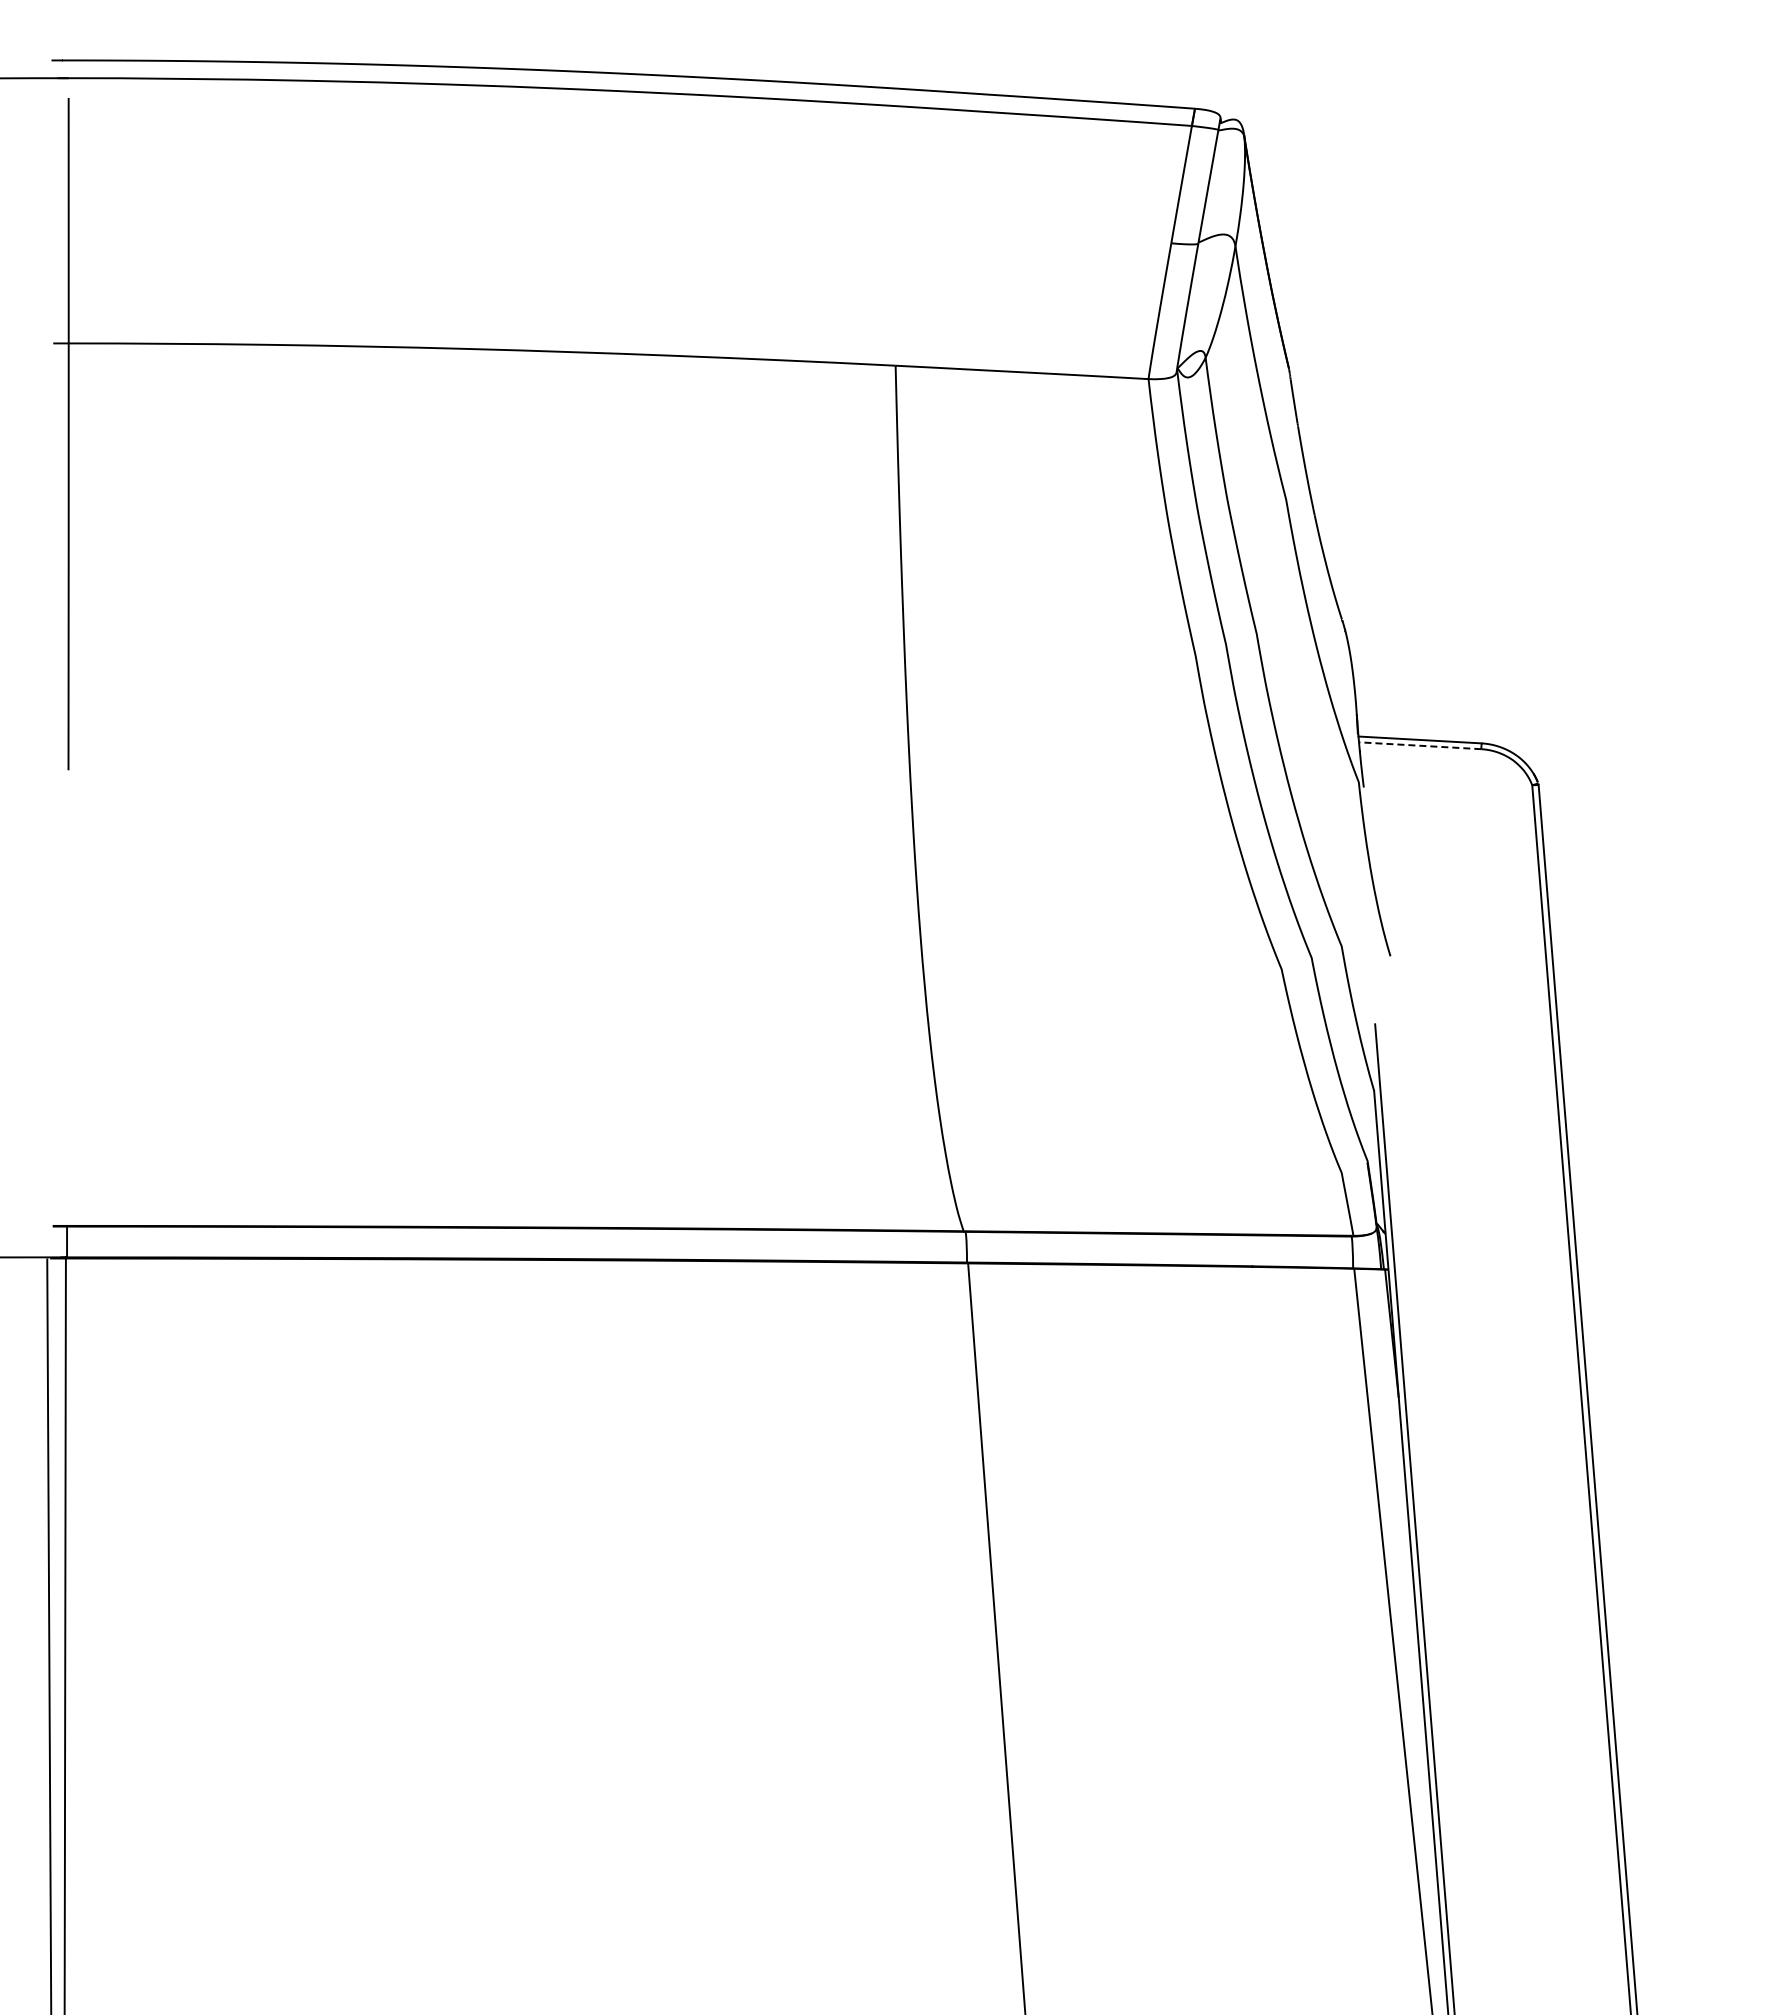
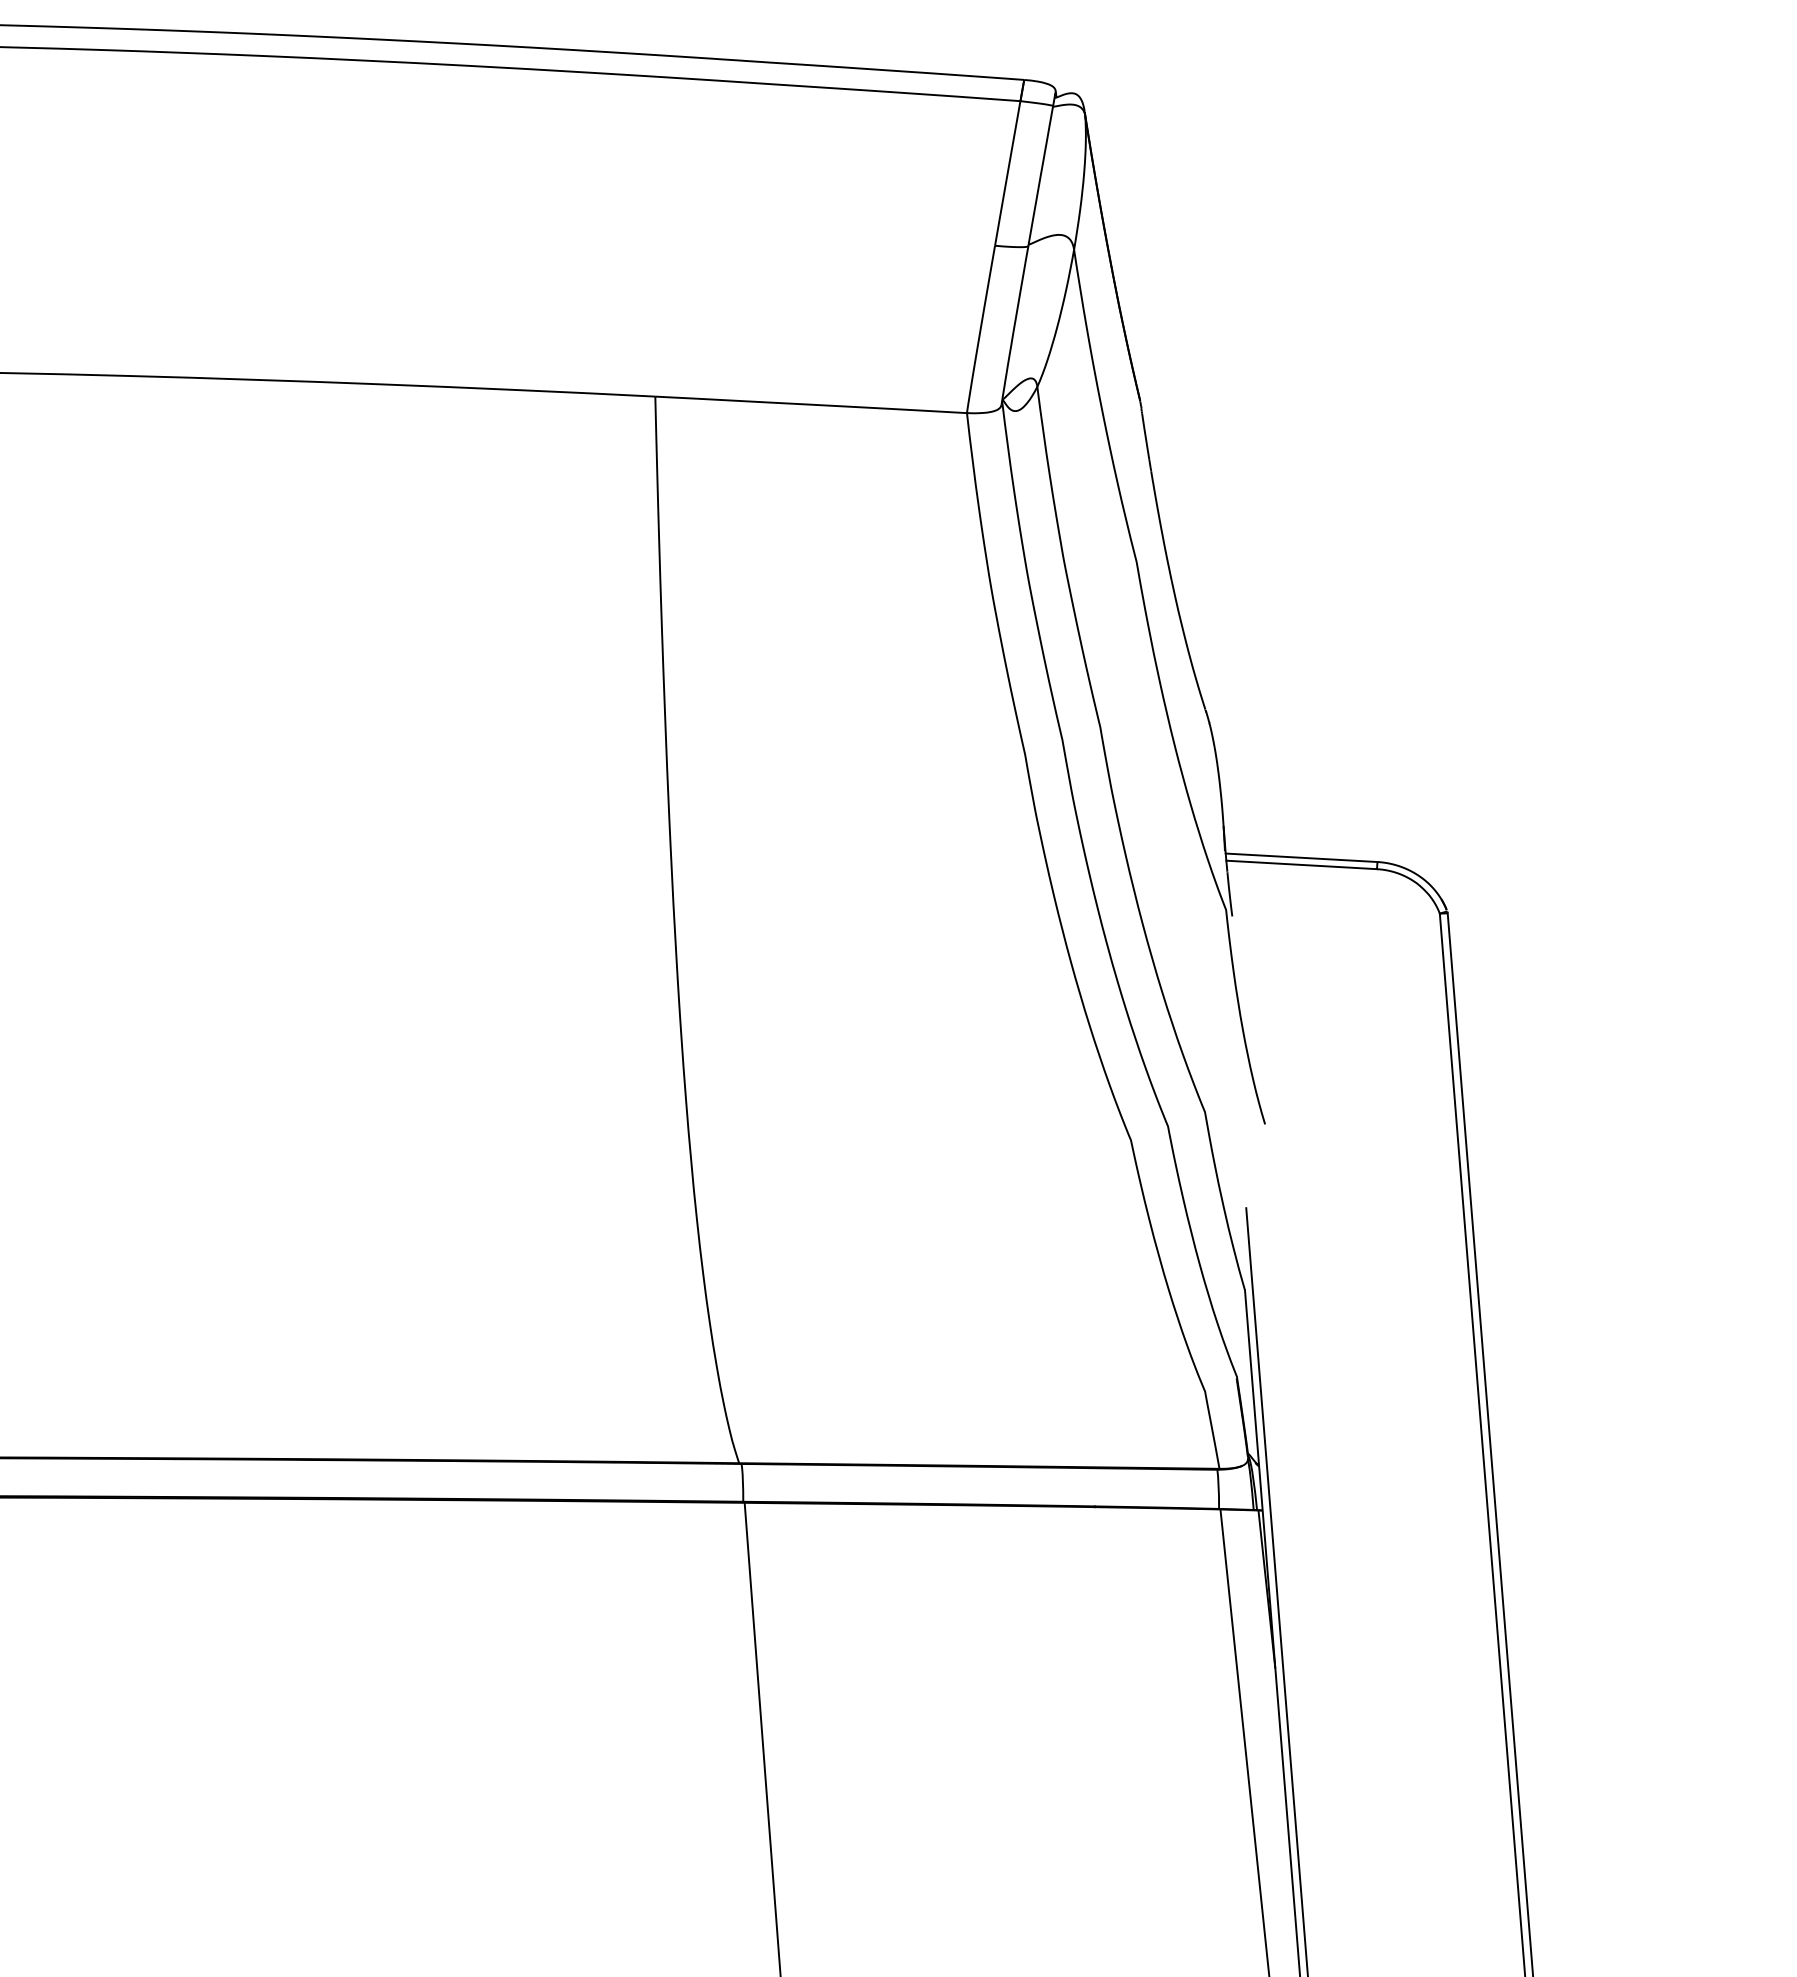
line: (1419, 745) -> (1300, 864), dashed -> solid

